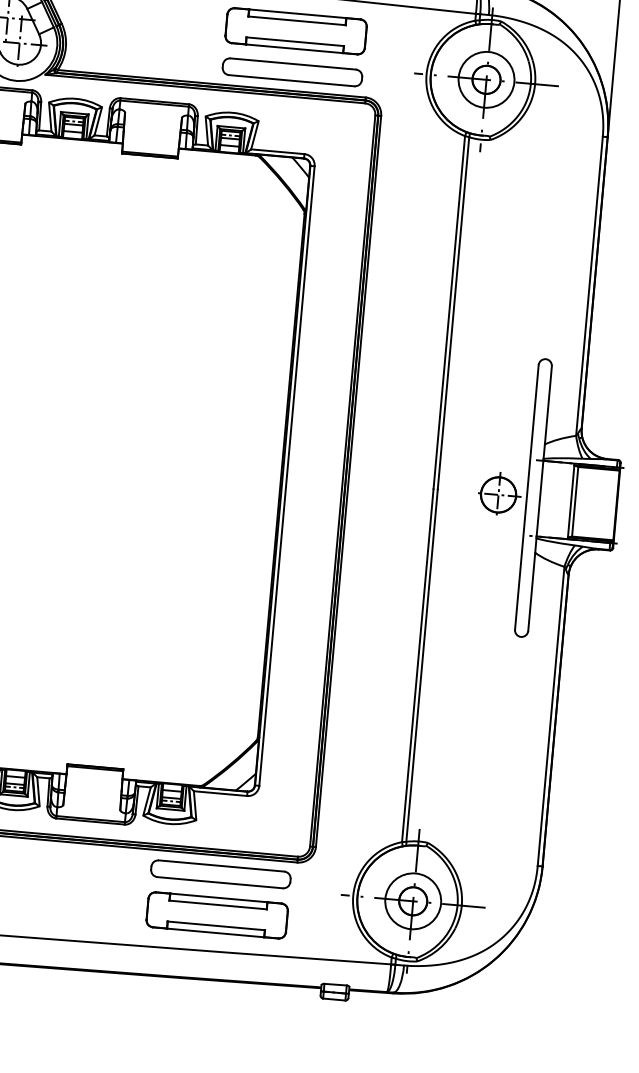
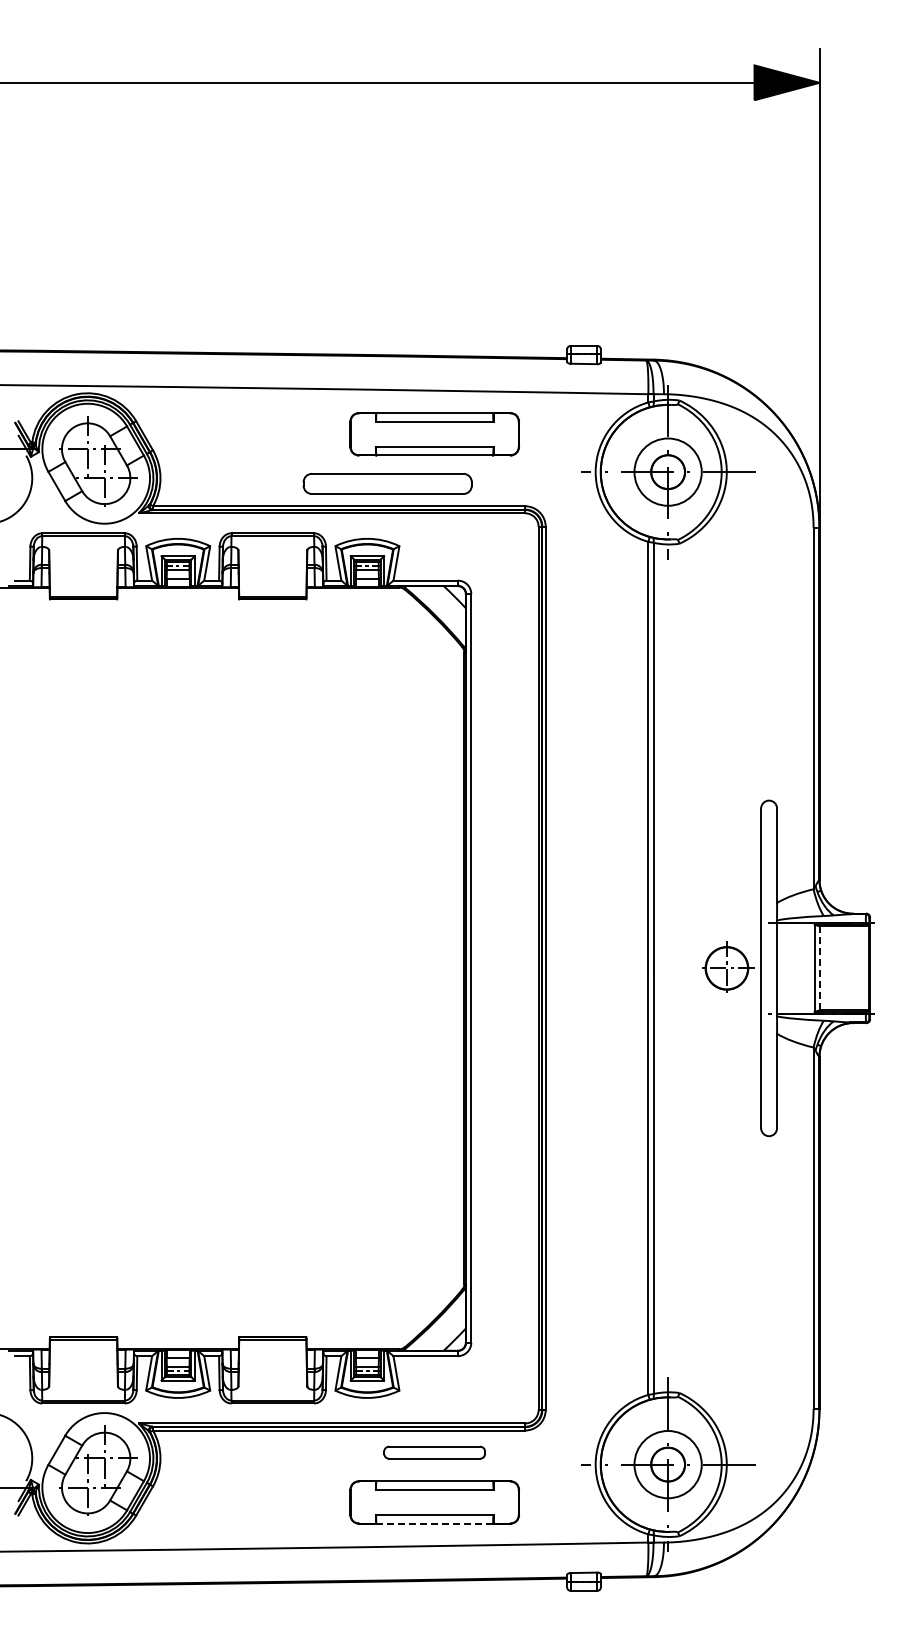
part: (292, 71) -> (387, 483), moved
line: (575, 501) -> (819, 968), solid -> dashed
part: (220, 874) -> (434, 1452), size x0.6
line: (215, 932) -> (434, 1523), solid -> dashed

